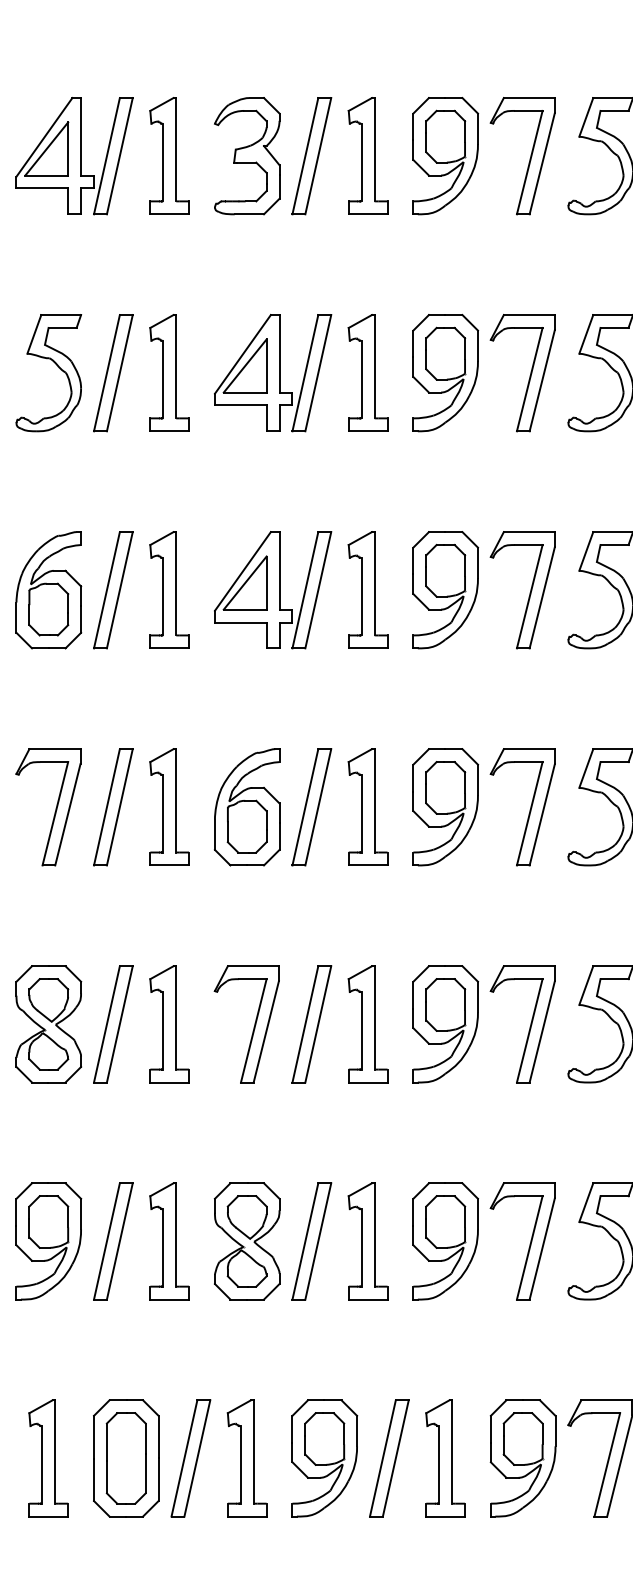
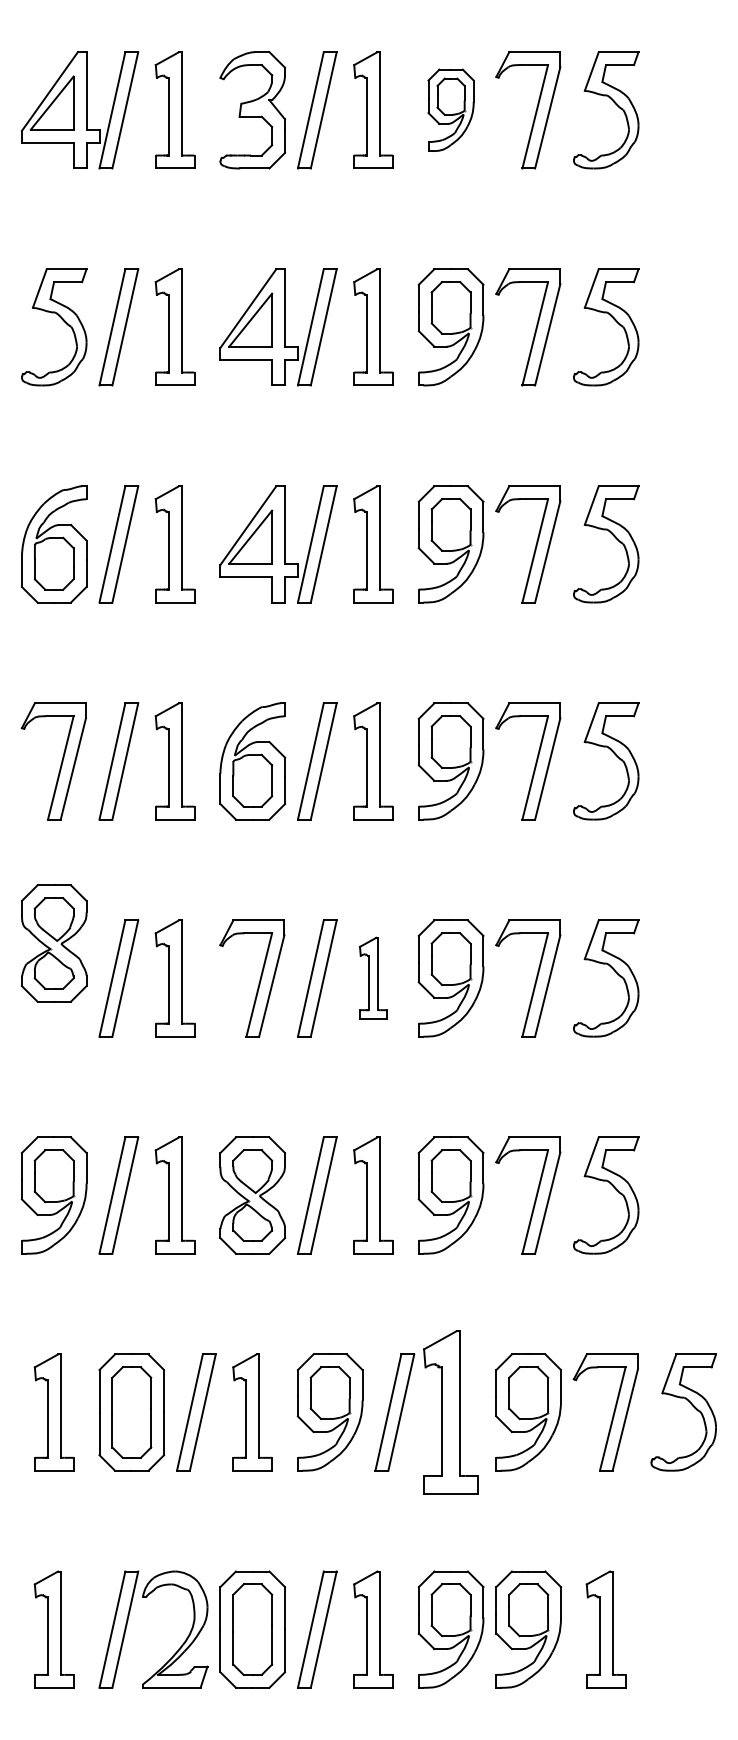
part: (445, 156) -> (450, 110), size x0.7
part: (49, 1024) -> (54, 943), moved
part: (368, 1024) -> (373, 978), size x0.7
part: (445, 1458) -> (450, 1412), size x1.4

